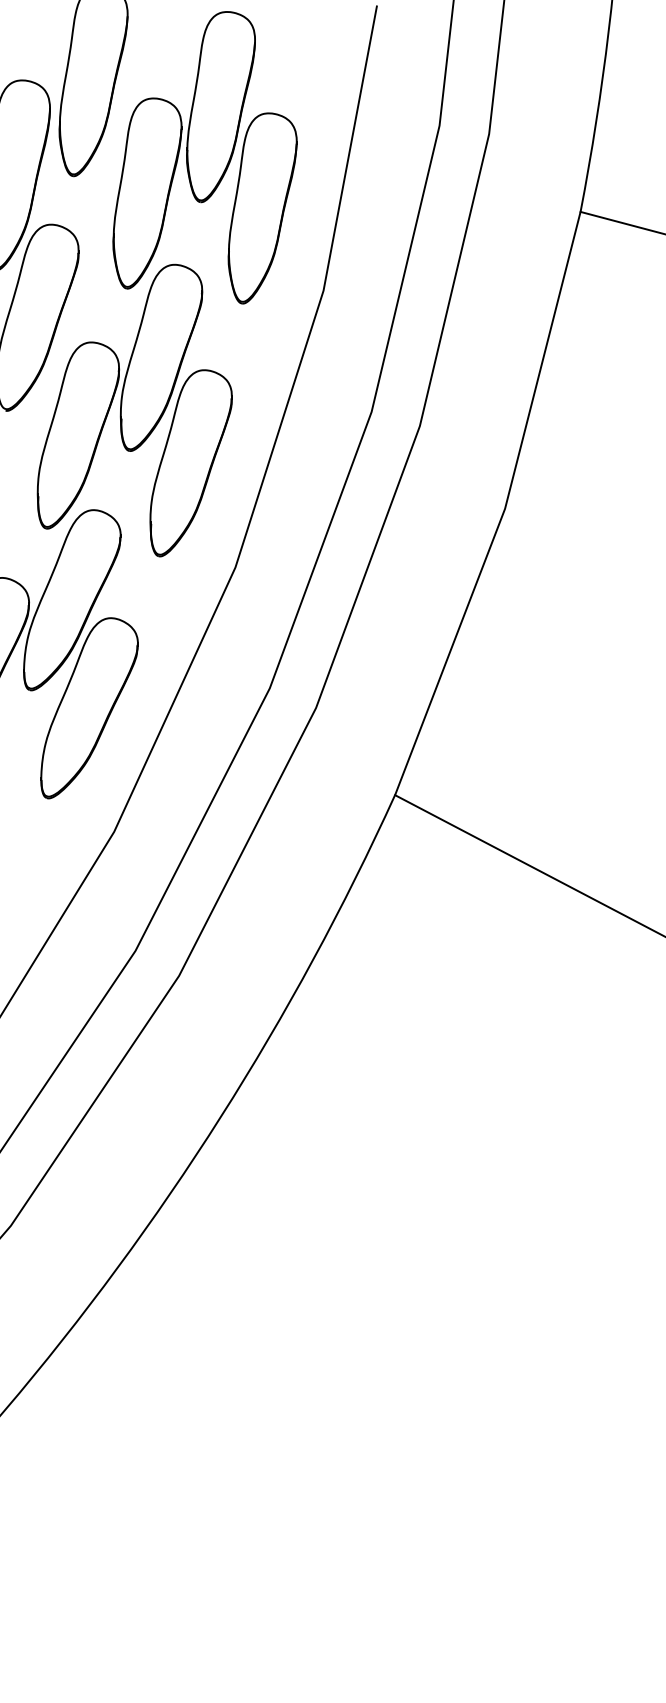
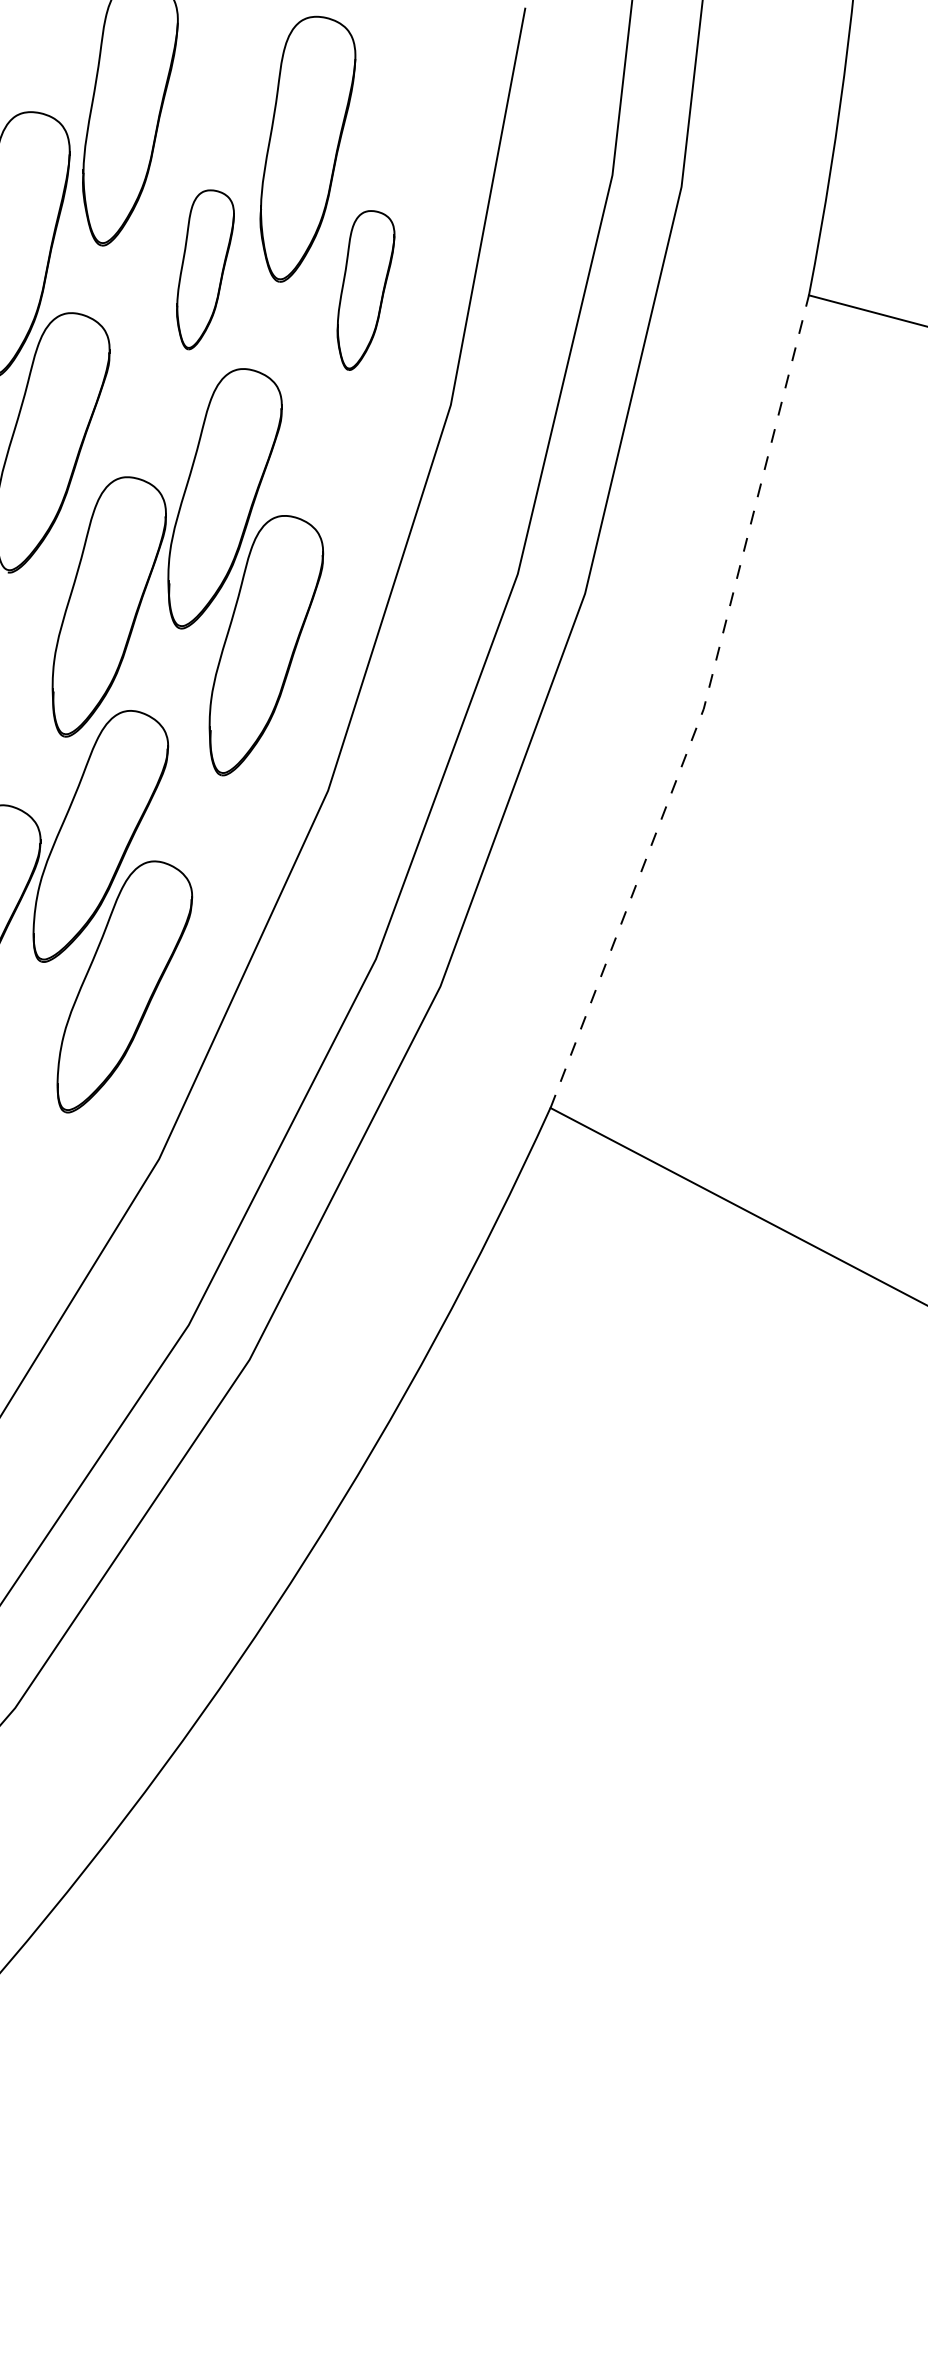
part: (147, 193) -> (205, 269), size x0.6
part: (262, 208) -> (365, 290), size x0.6
line: (504, 509) -> (703, 709), solid -> dashed

